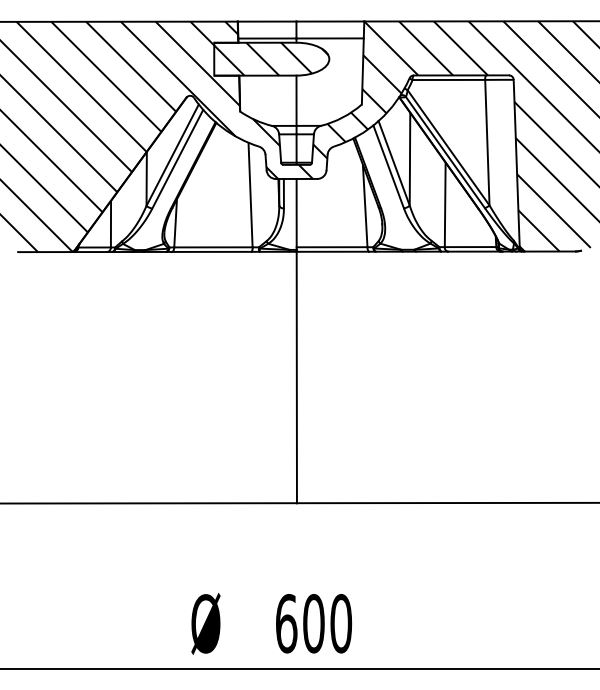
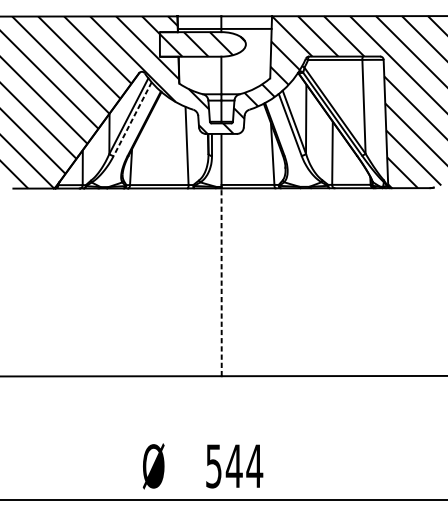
line: (177, 159) -> (132, 119), solid -> dashed
line: (296, 377) -> (221, 282), solid -> dashed
text: (314, 623) -> (234, 466), 600 -> 544

